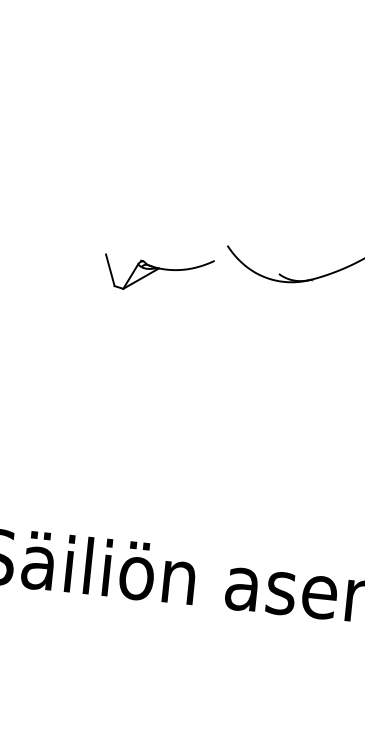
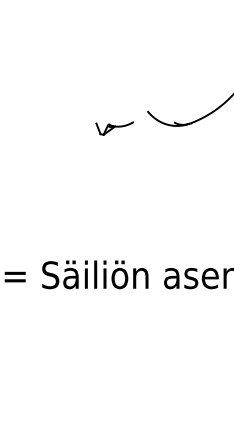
part: (157, 273) -> (114, 128), size x0.7

